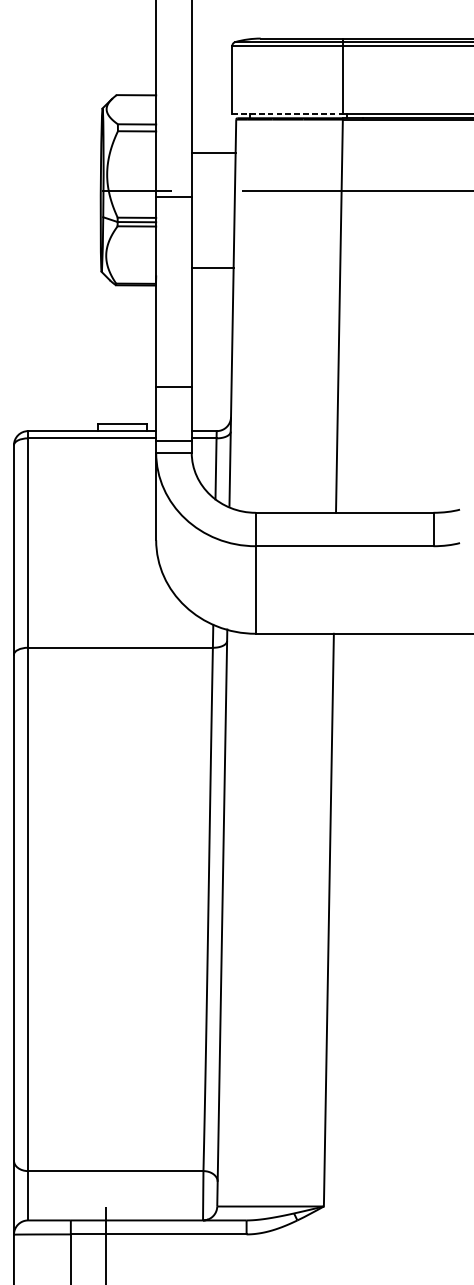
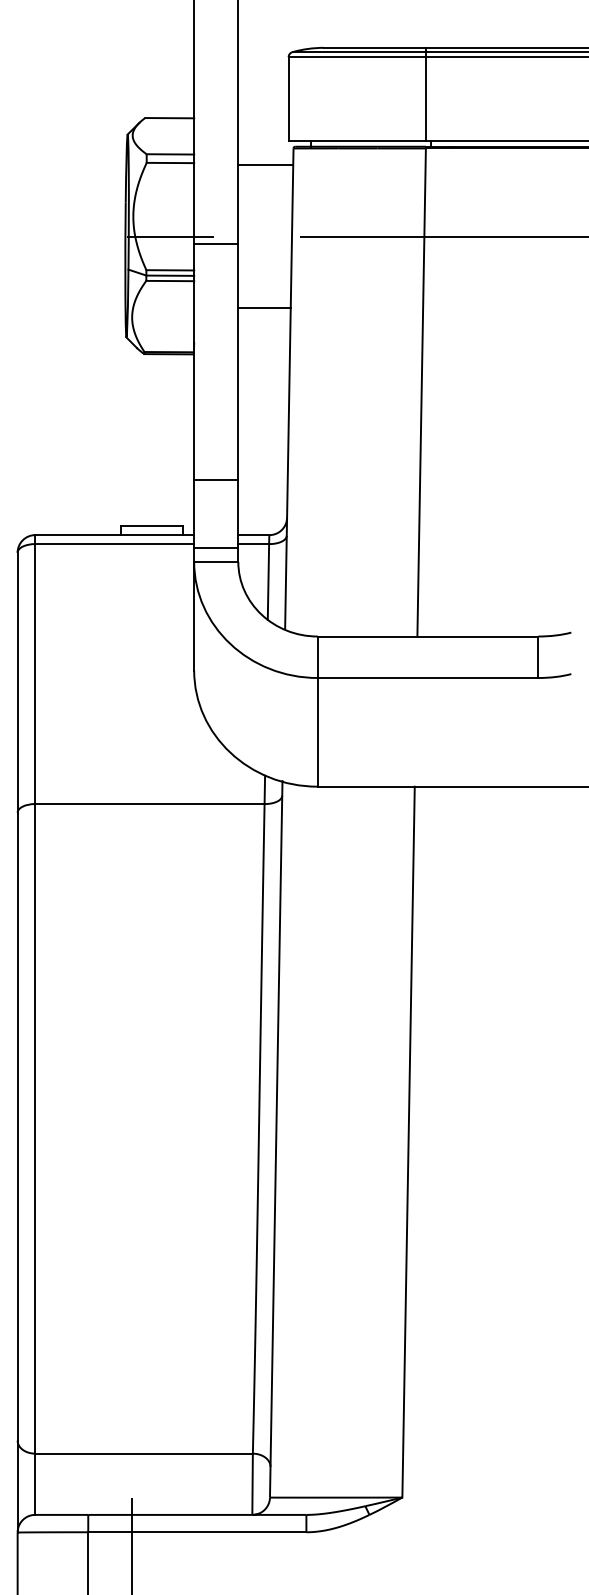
line: (287, 114) -> (357, 141), dashed -> solid
line: (213, 152) -> (265, 165), moved
line: (212, 267) -> (264, 308), moved

